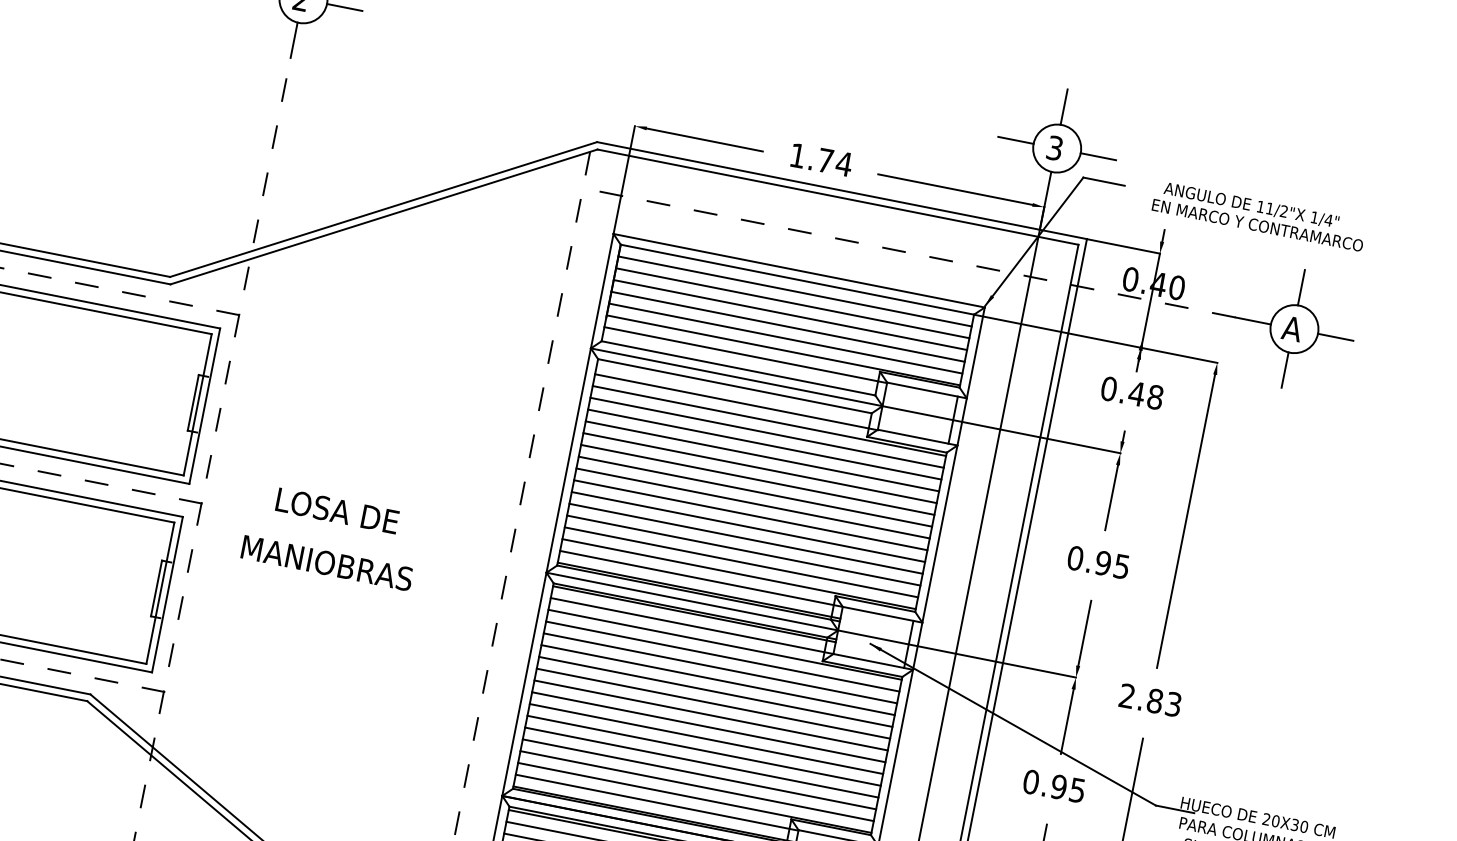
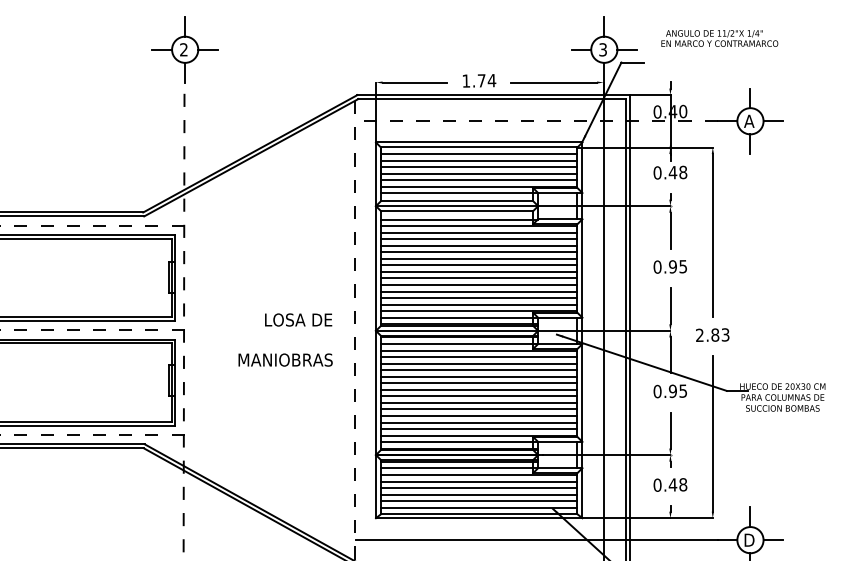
text: (1258, 216) -> (719, 38), moved
text: (337, 510) -> (298, 319), moved
text: (327, 562) -> (285, 359), moved

